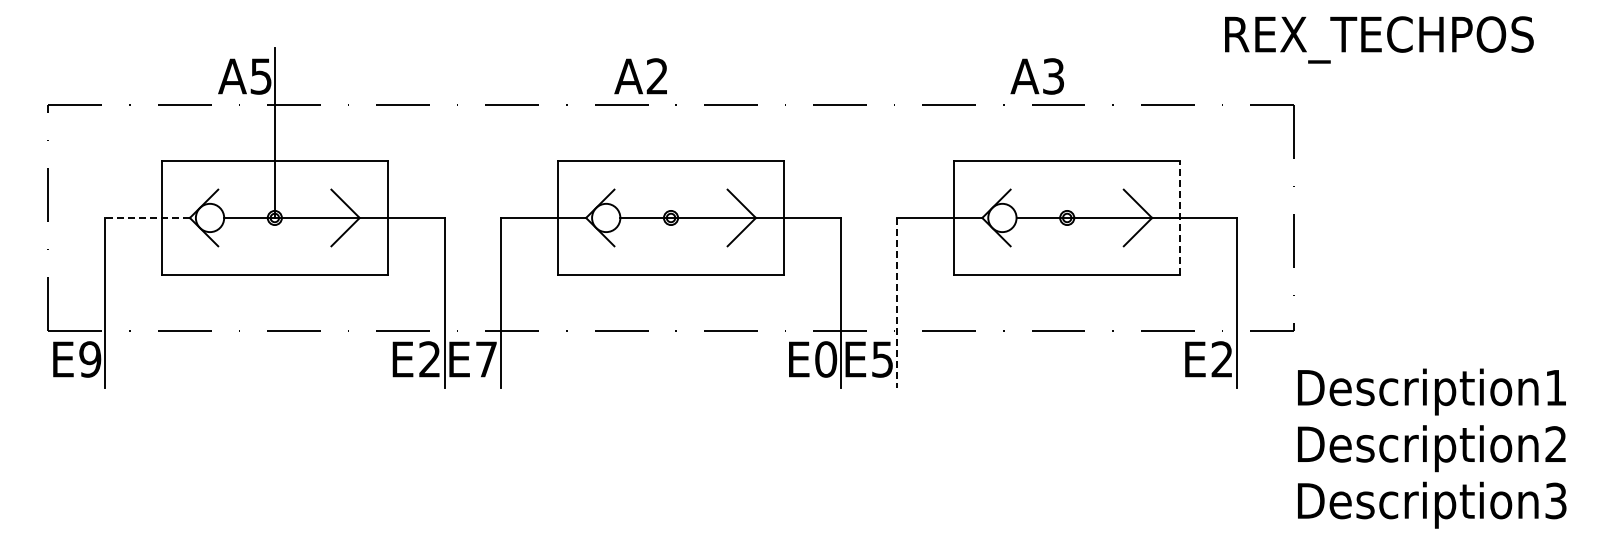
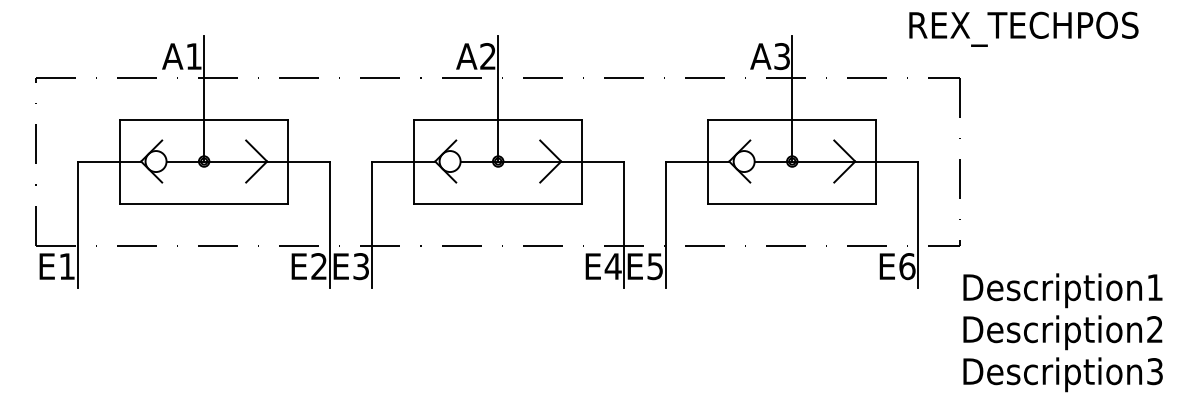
text: (260, 76) -> (193, 56), A5 -> A1
line: (671, 132) -> (498, 98), added
line: (1067, 132) -> (792, 98), added
line: (146, 217) -> (108, 161), dashed -> solid
line: (1180, 217) -> (876, 161), dashed -> solid
line: (897, 302) -> (666, 224), dashed -> solid
text: (90, 359) -> (67, 266), E9 -> E1
text: (486, 359) -> (361, 266), E7 -> E3
text: (825, 359) -> (612, 266), E0 -> E4
text: (1222, 359) -> (907, 266), E2 -> E6

